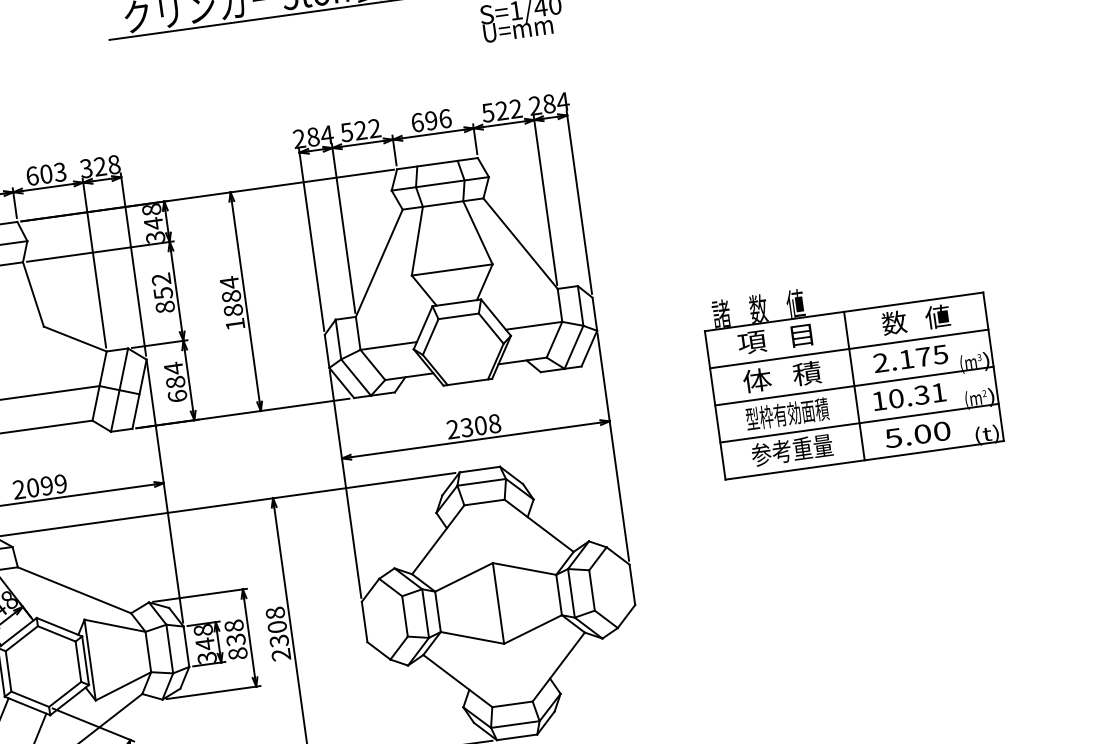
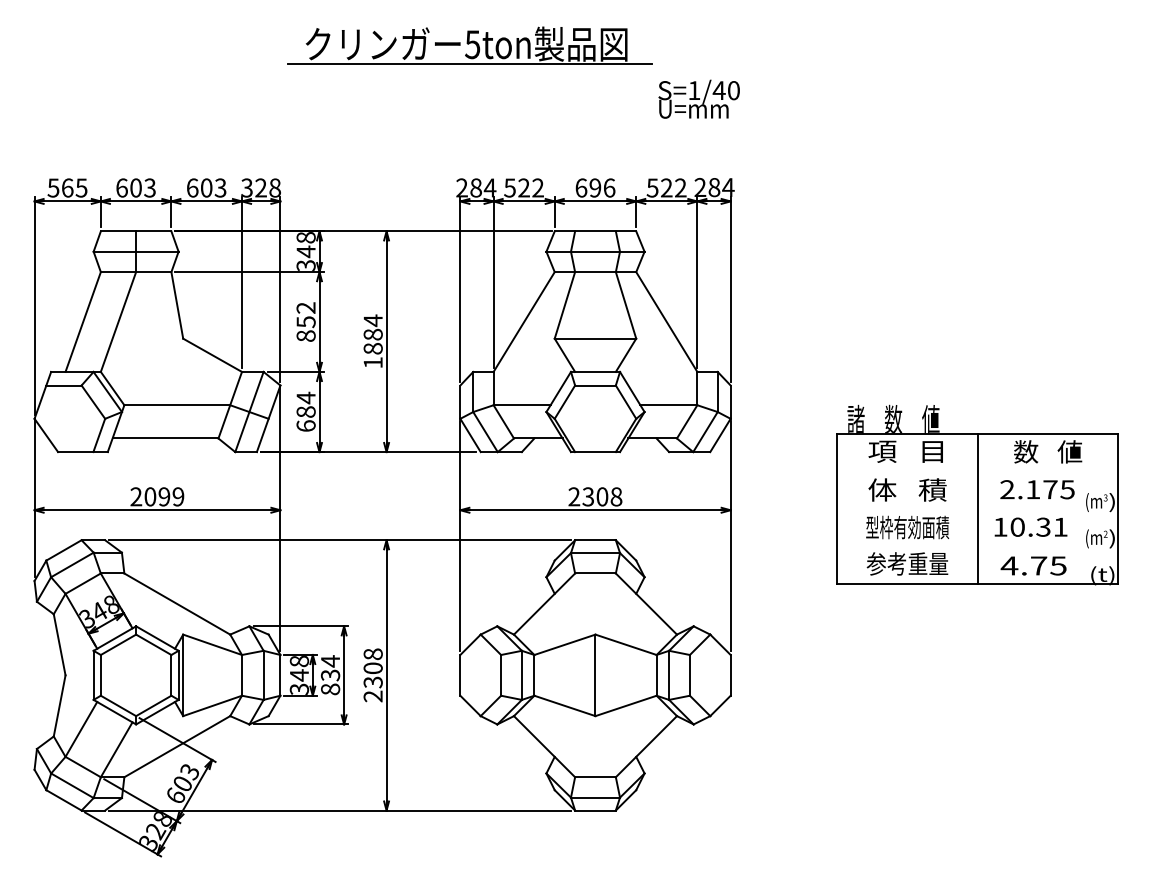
line: (848, 349) -> (977, 471), removed
line: (853, 385) -> (977, 508), removed
line: (859, 423) -> (977, 546), removed
text: (917, 434) -> (1033, 565), 5.00 -> 4.75
text: (234, 626) -> (330, 661), 838 -> 834

